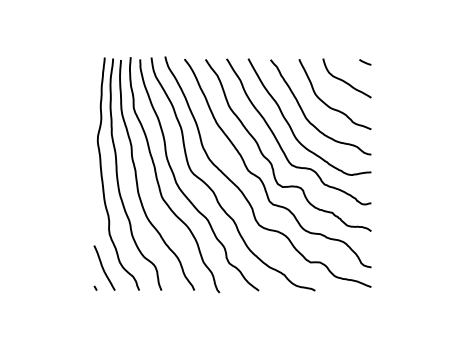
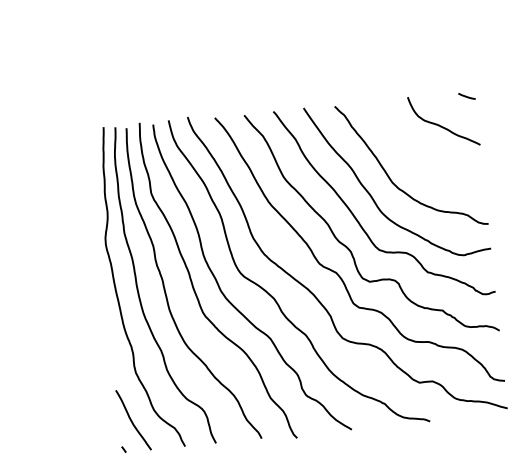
curve: (325, 102) -> (417, 157), removed

